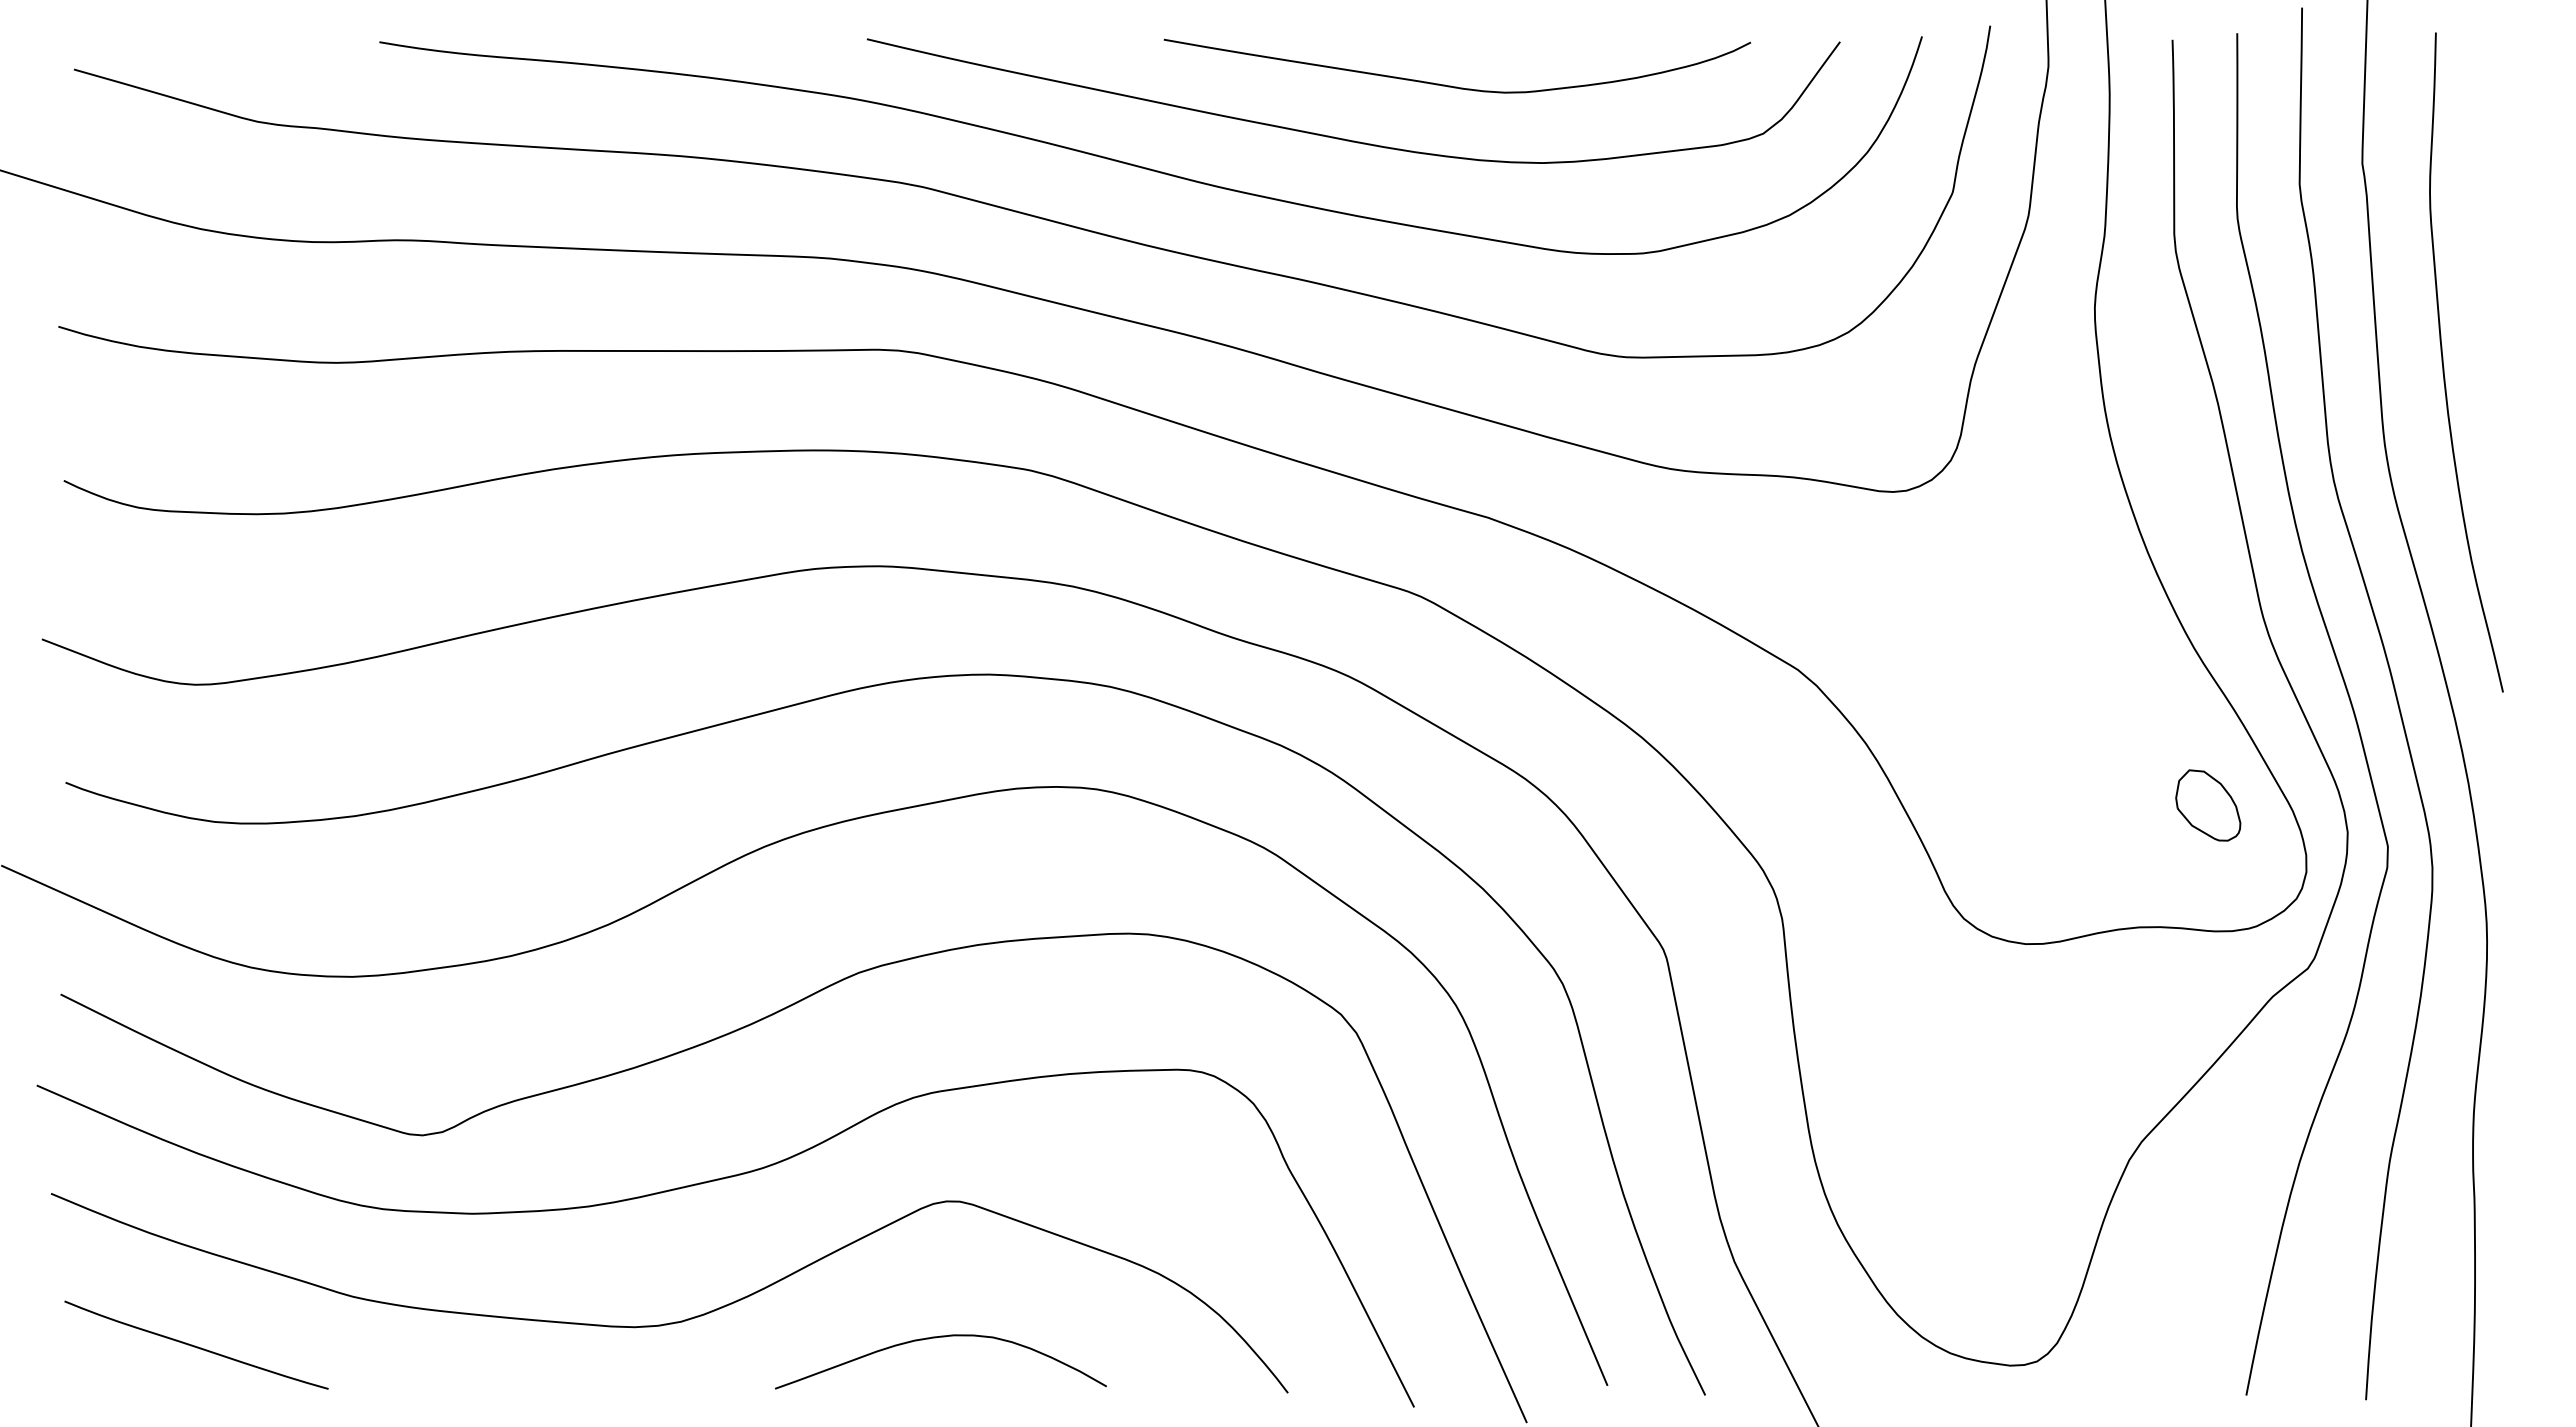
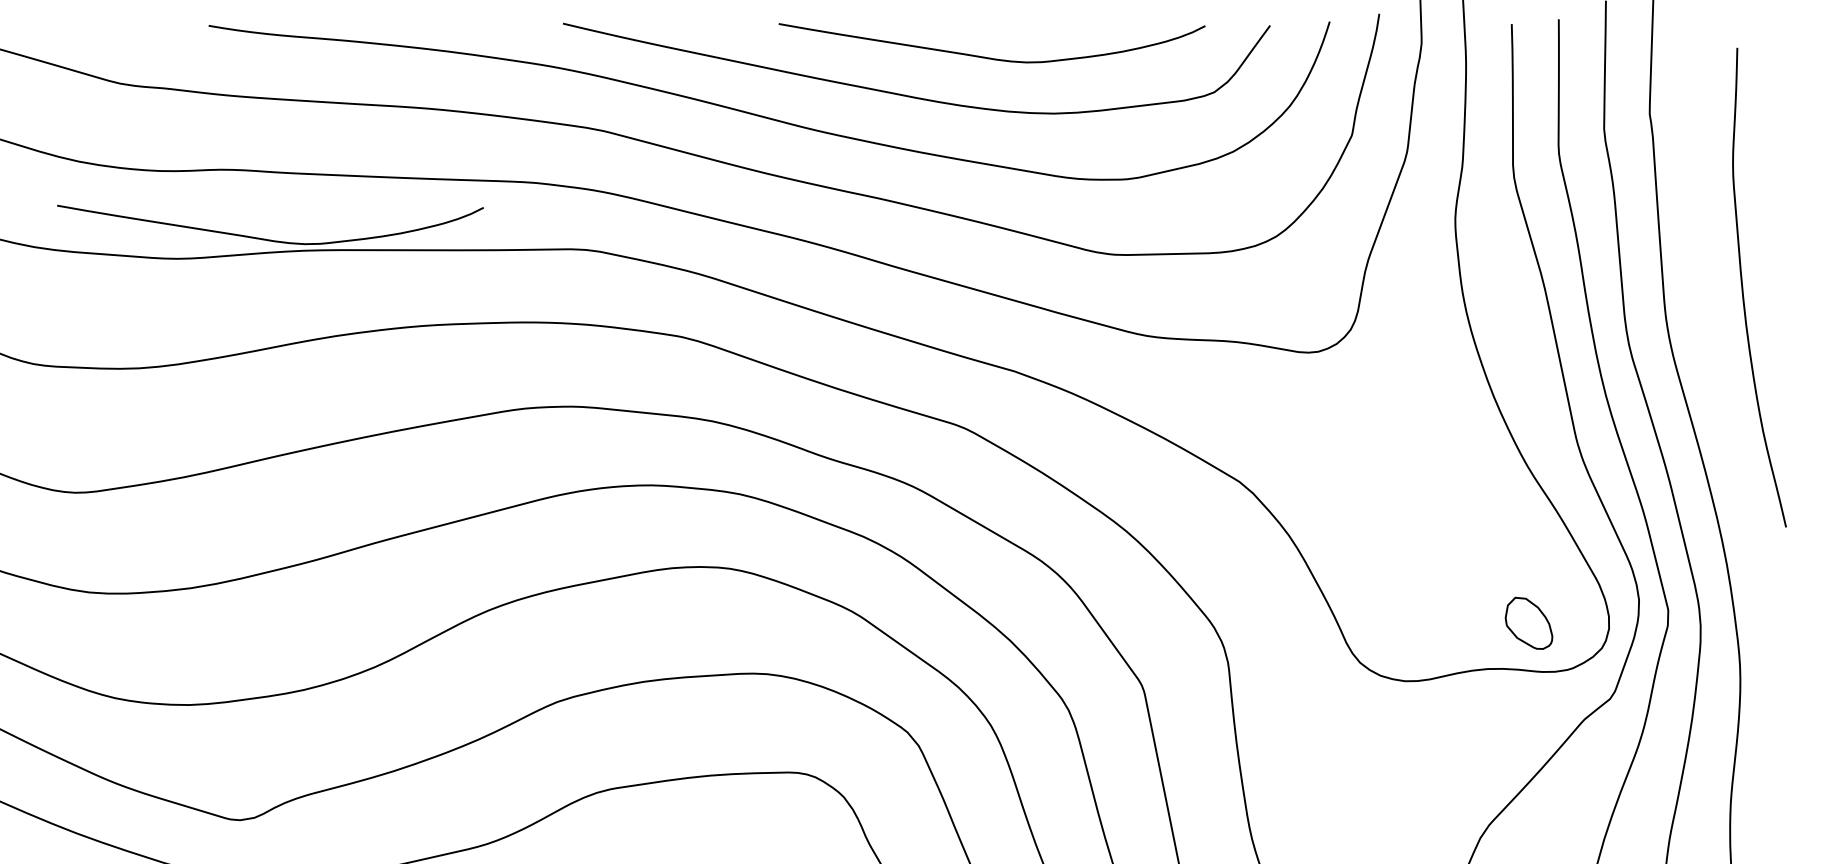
curve: (458, 335) -> (266, 238), added
curve: (2444, 367) -> (1743, 291), moved
part: (2208, 805) -> (1529, 623), moved

